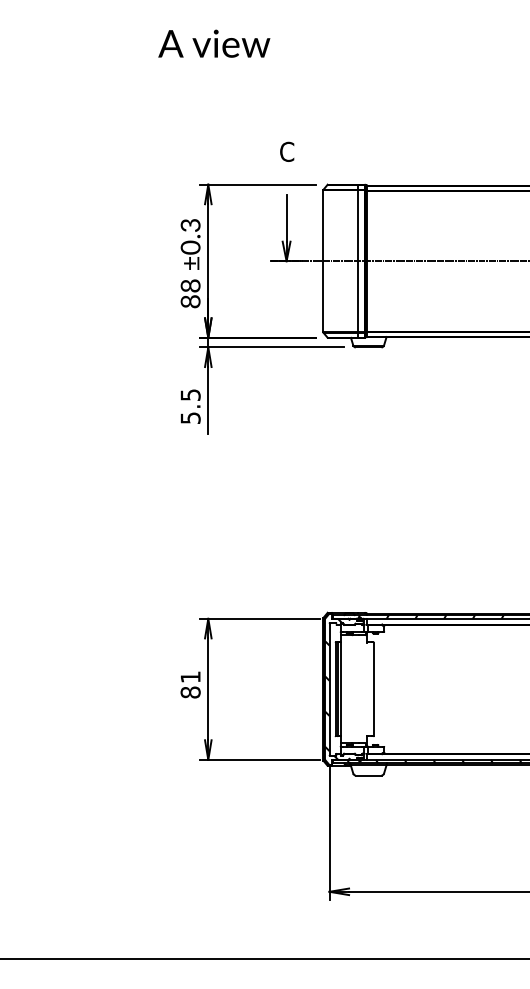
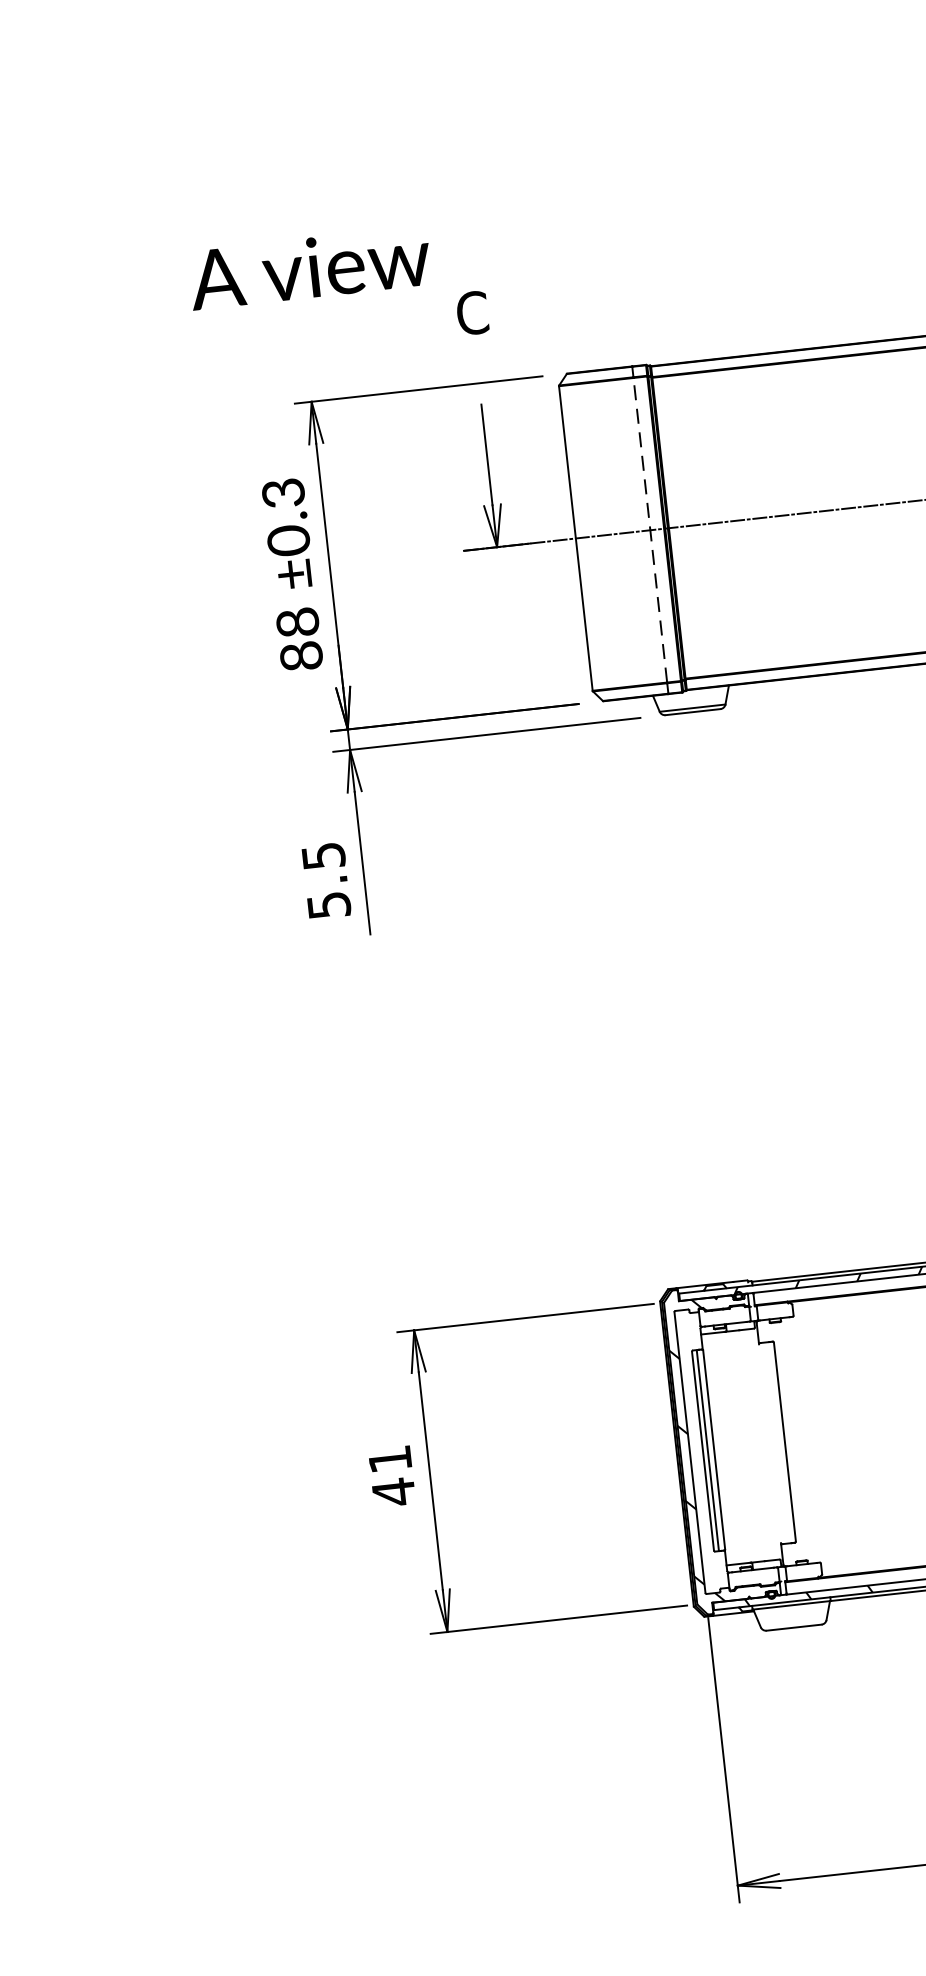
text: (214, 43) -> (310, 267), moved
line: (358, 260) -> (650, 528), solid -> dashed
text: (190, 692) -> (393, 1492), 81 -> 41

